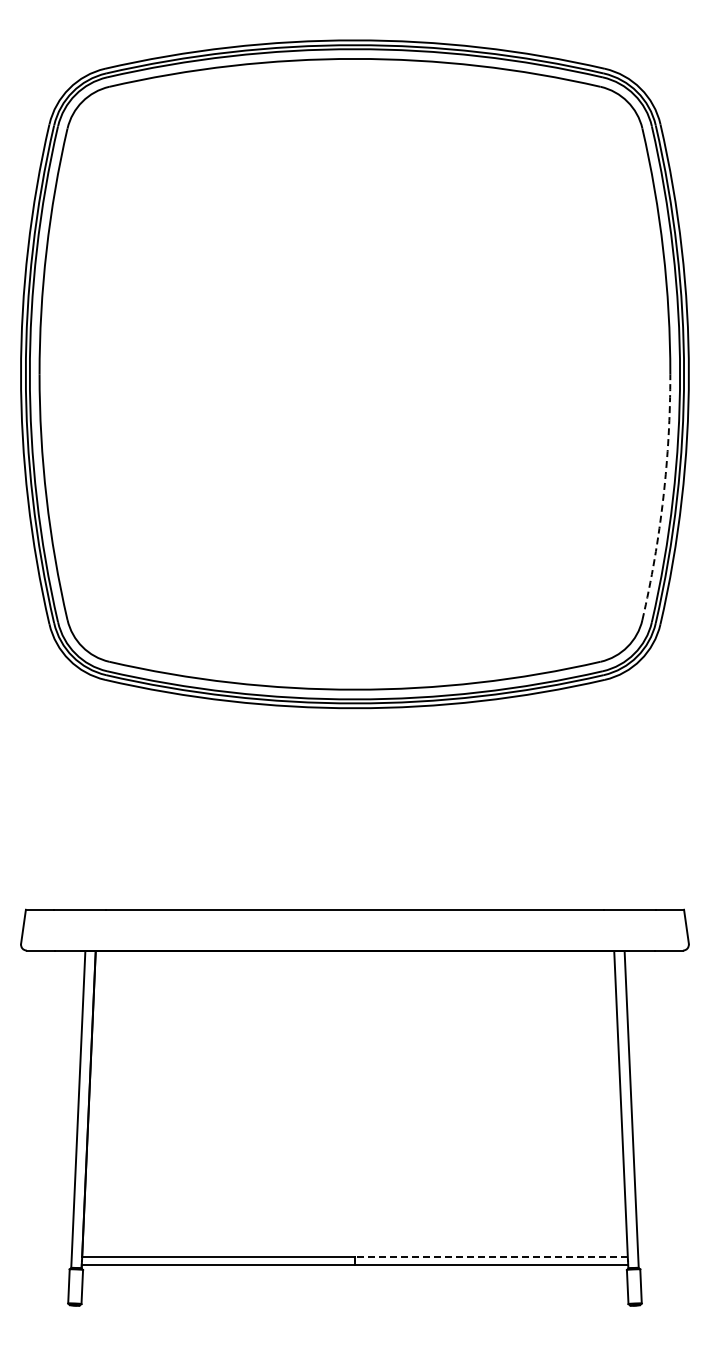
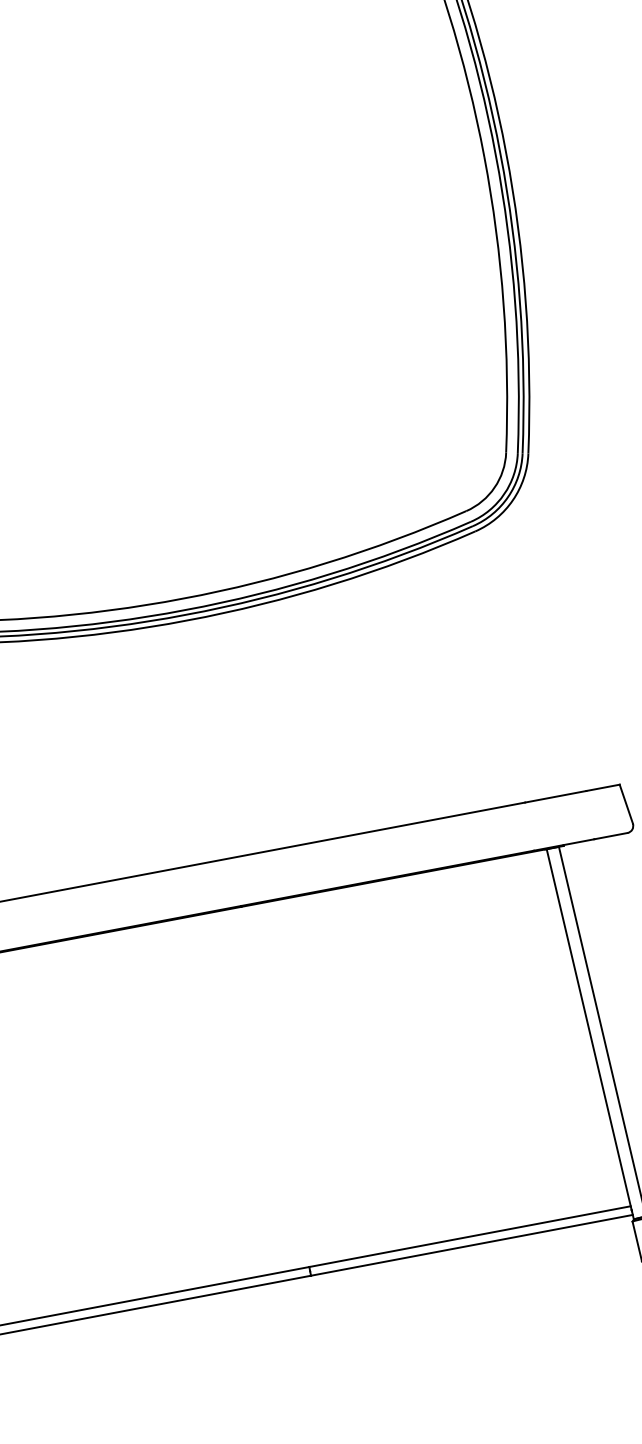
arc: (663, 497) -> (503, 303), dashed -> solid
line: (490, 1257) -> (469, 1237), dashed -> solid

